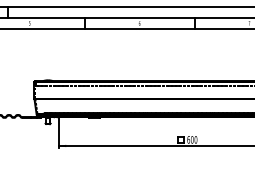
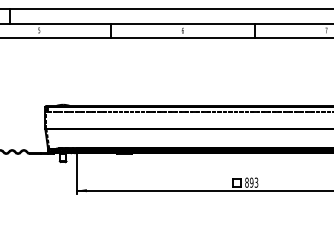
text: (192, 139) -> (251, 182), 600 -> 893

